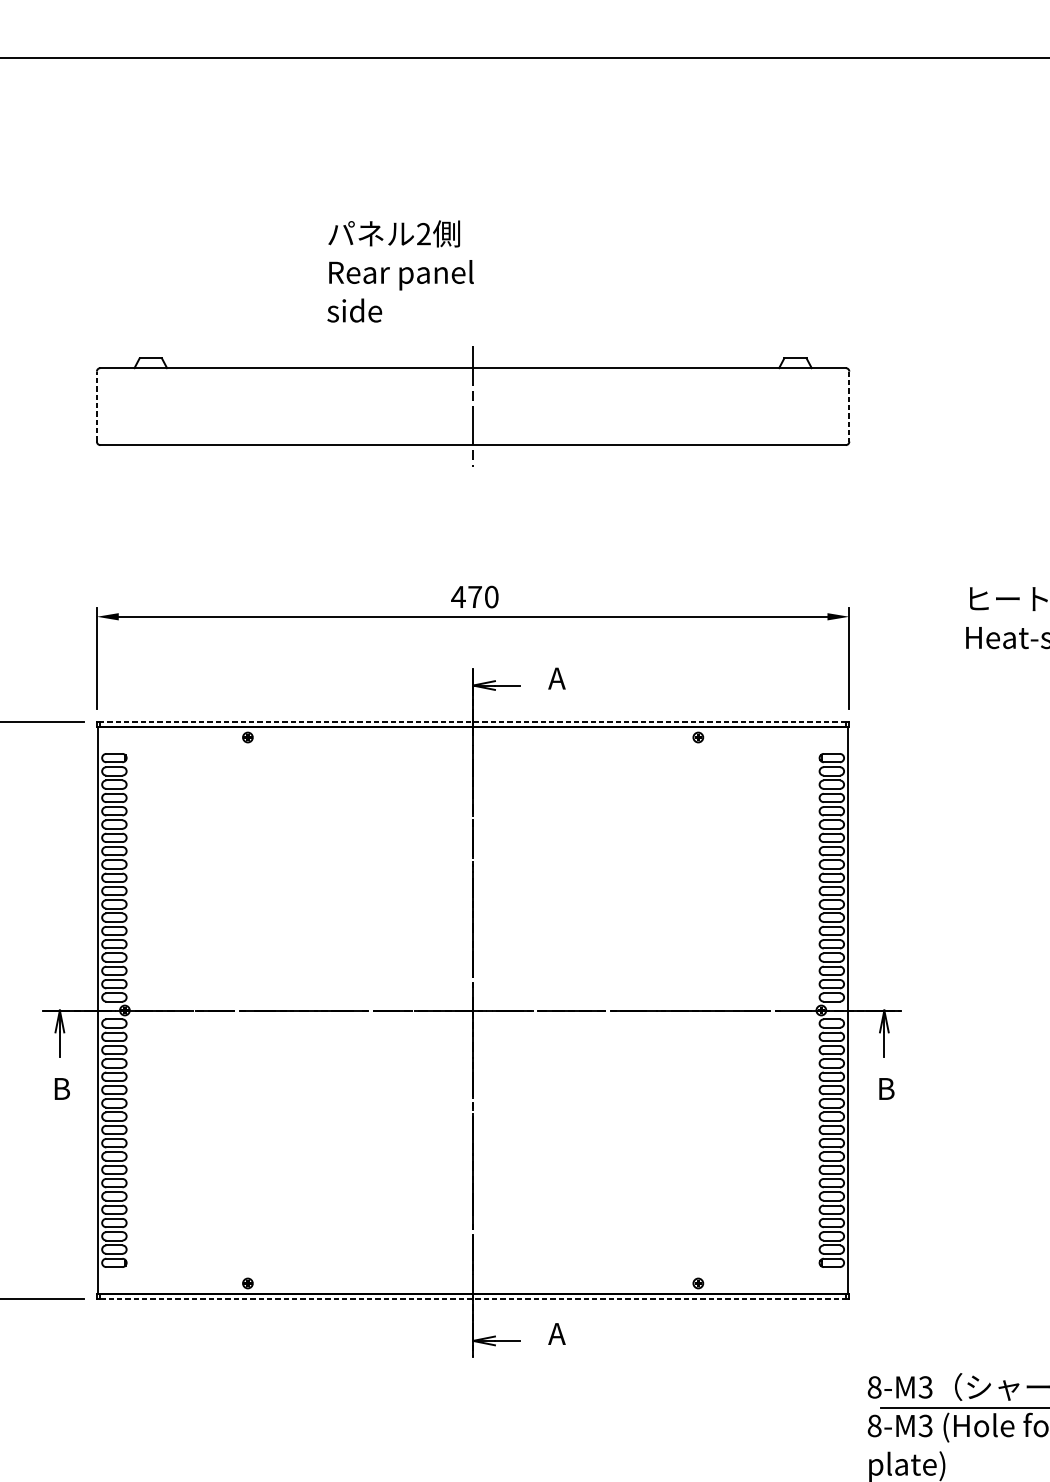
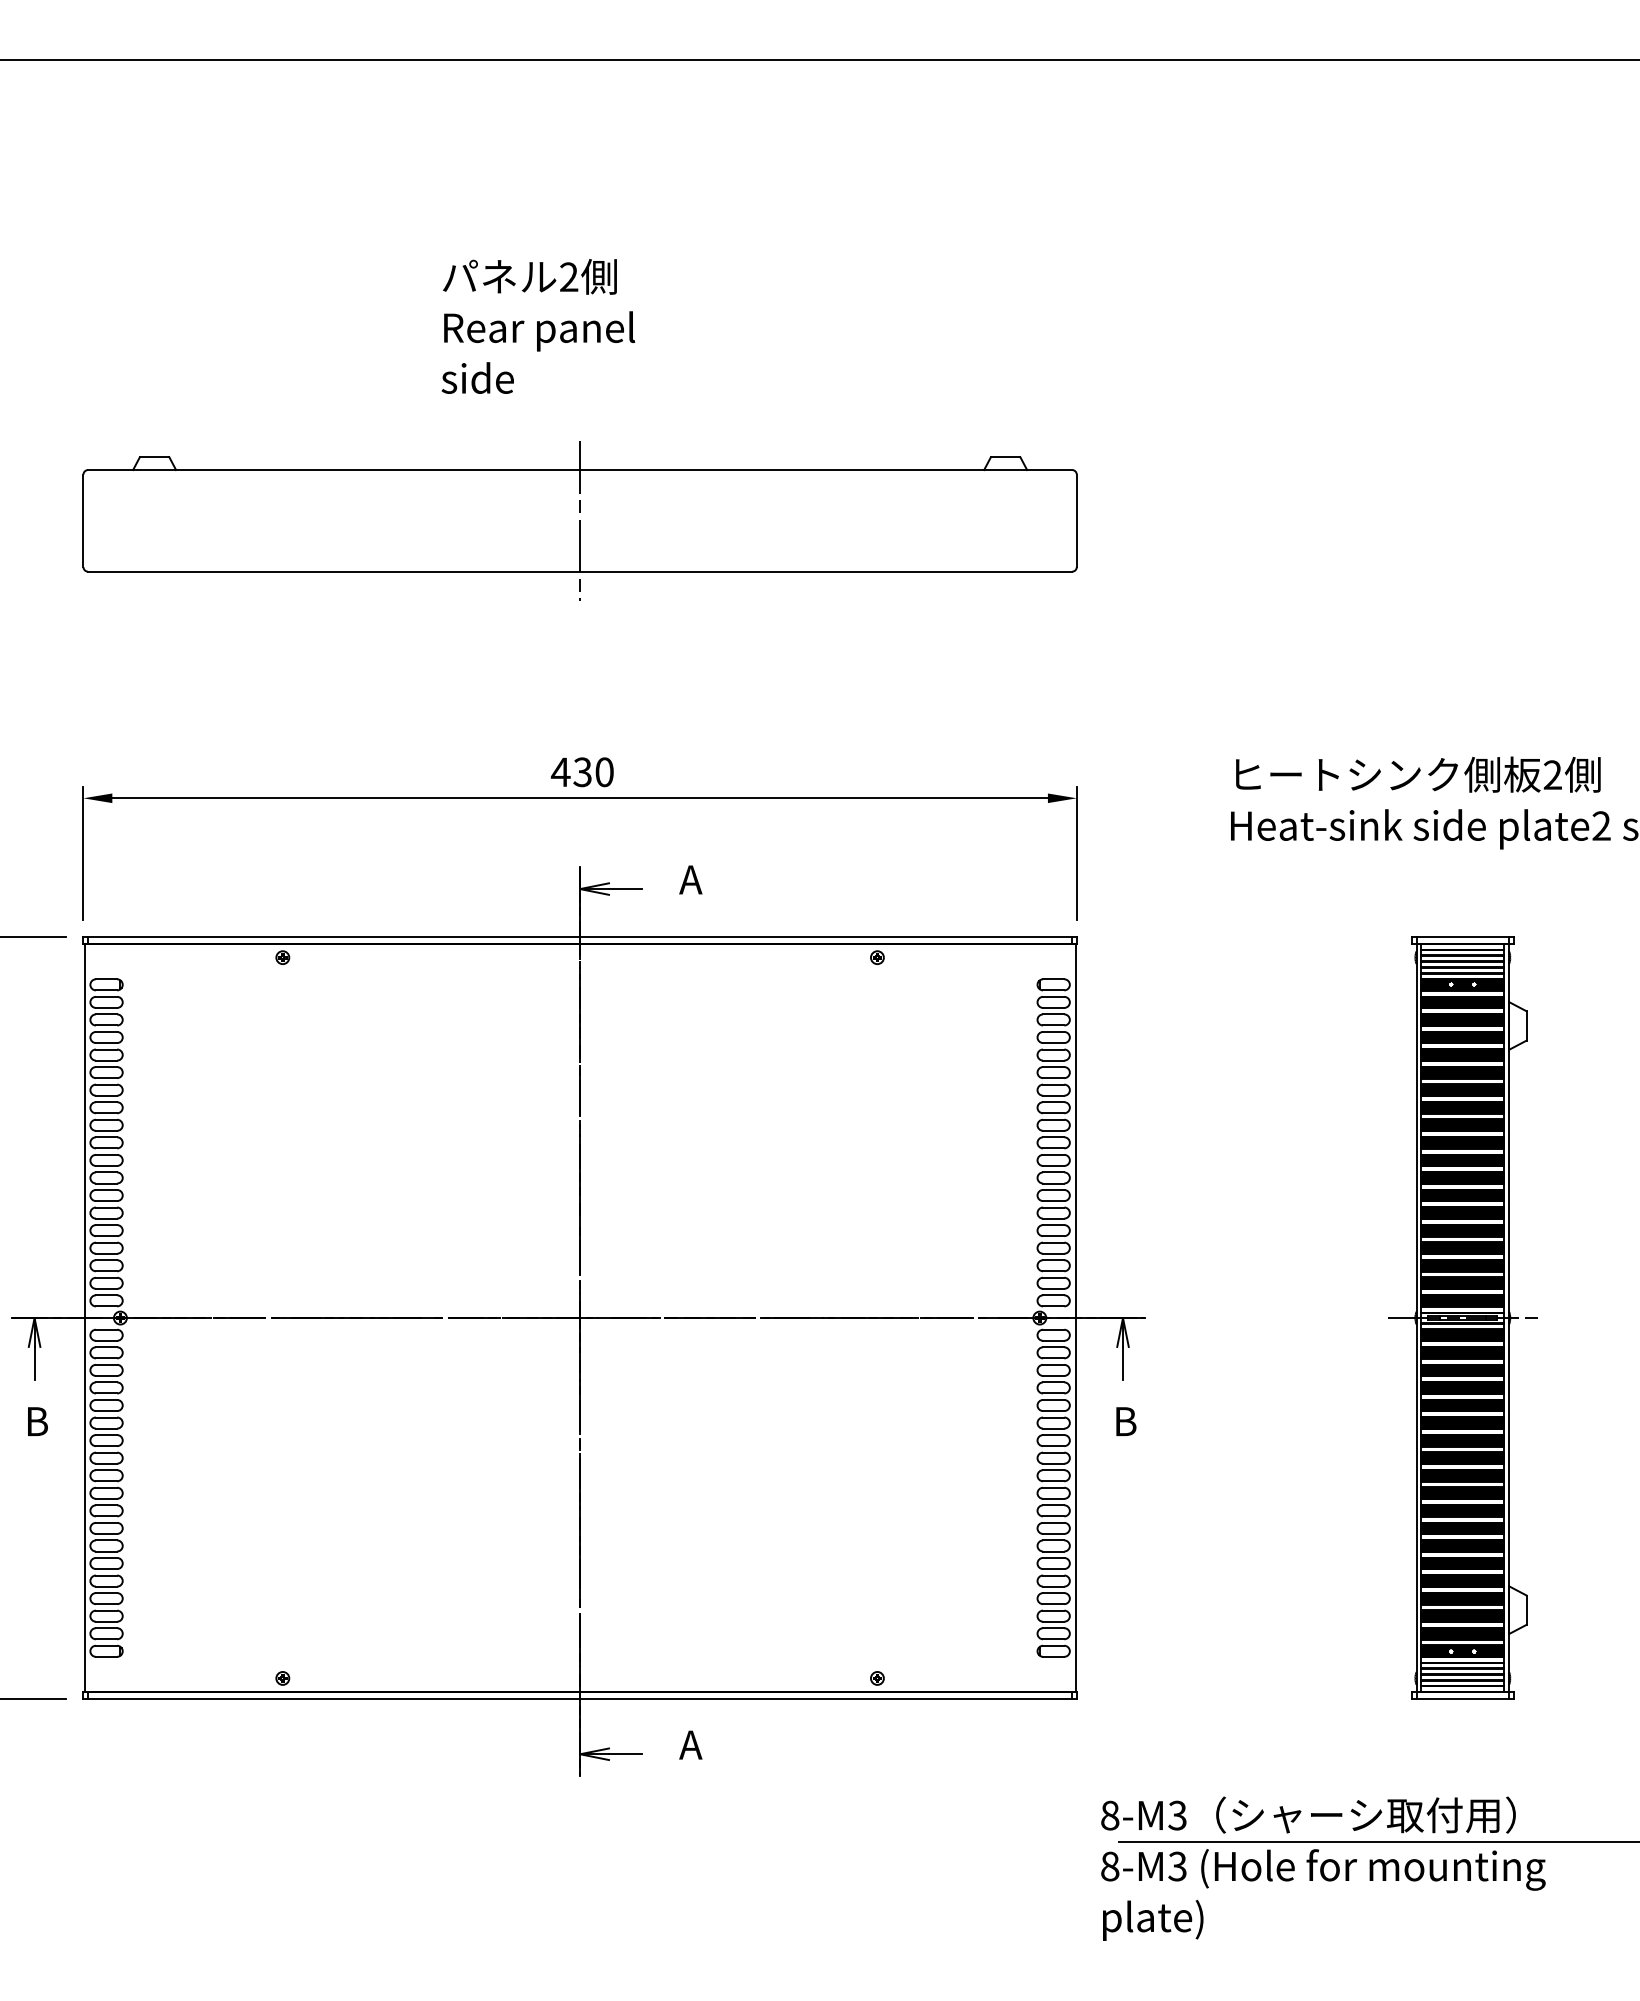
text: (400, 271) -> (538, 326), moved
line: (96, 406) -> (83, 520), dashed -> solid
line: (849, 407) -> (1076, 521), dashed -> solid
text: (474, 597) -> (582, 772), 470 -> 430
line: (472, 721) -> (579, 936), dashed -> solid
line: (473, 1299) -> (580, 1699), dashed -> solid

